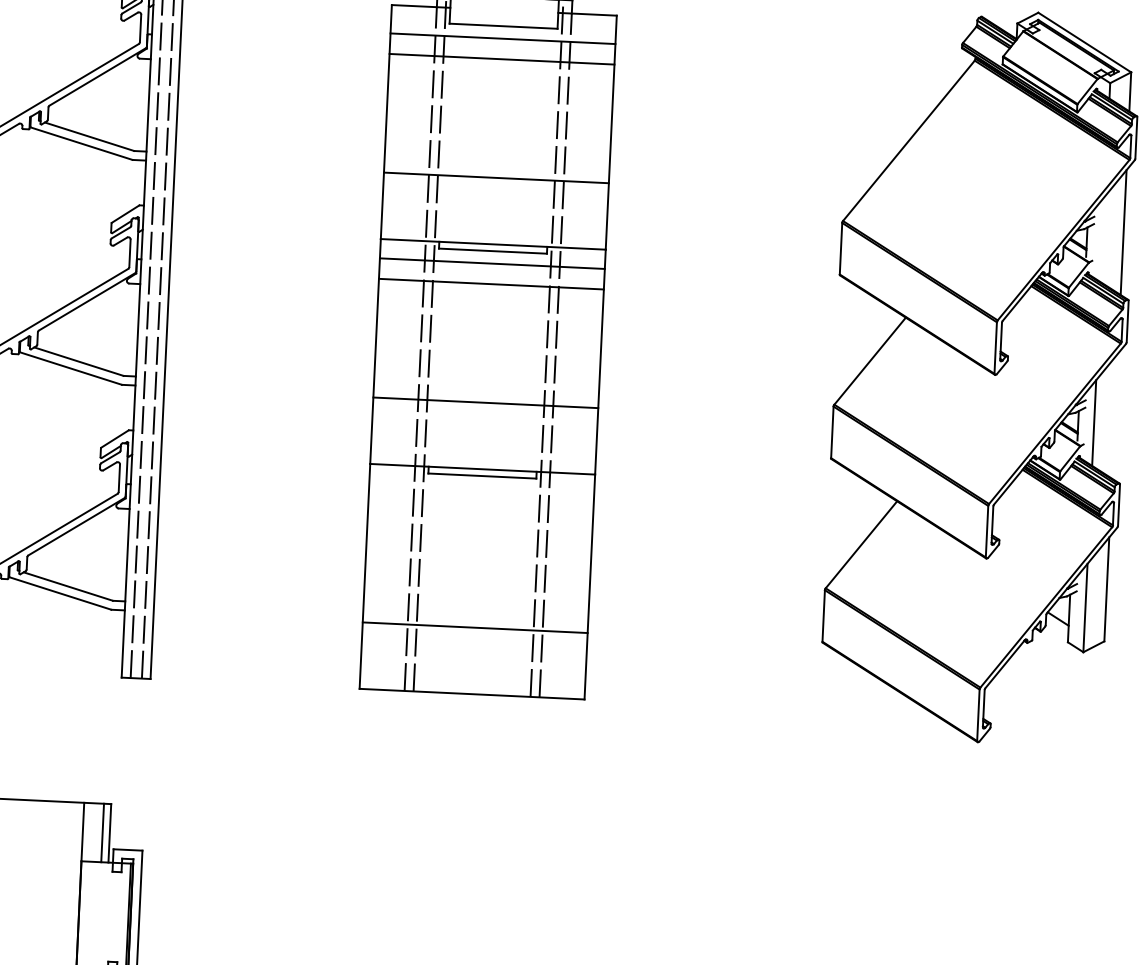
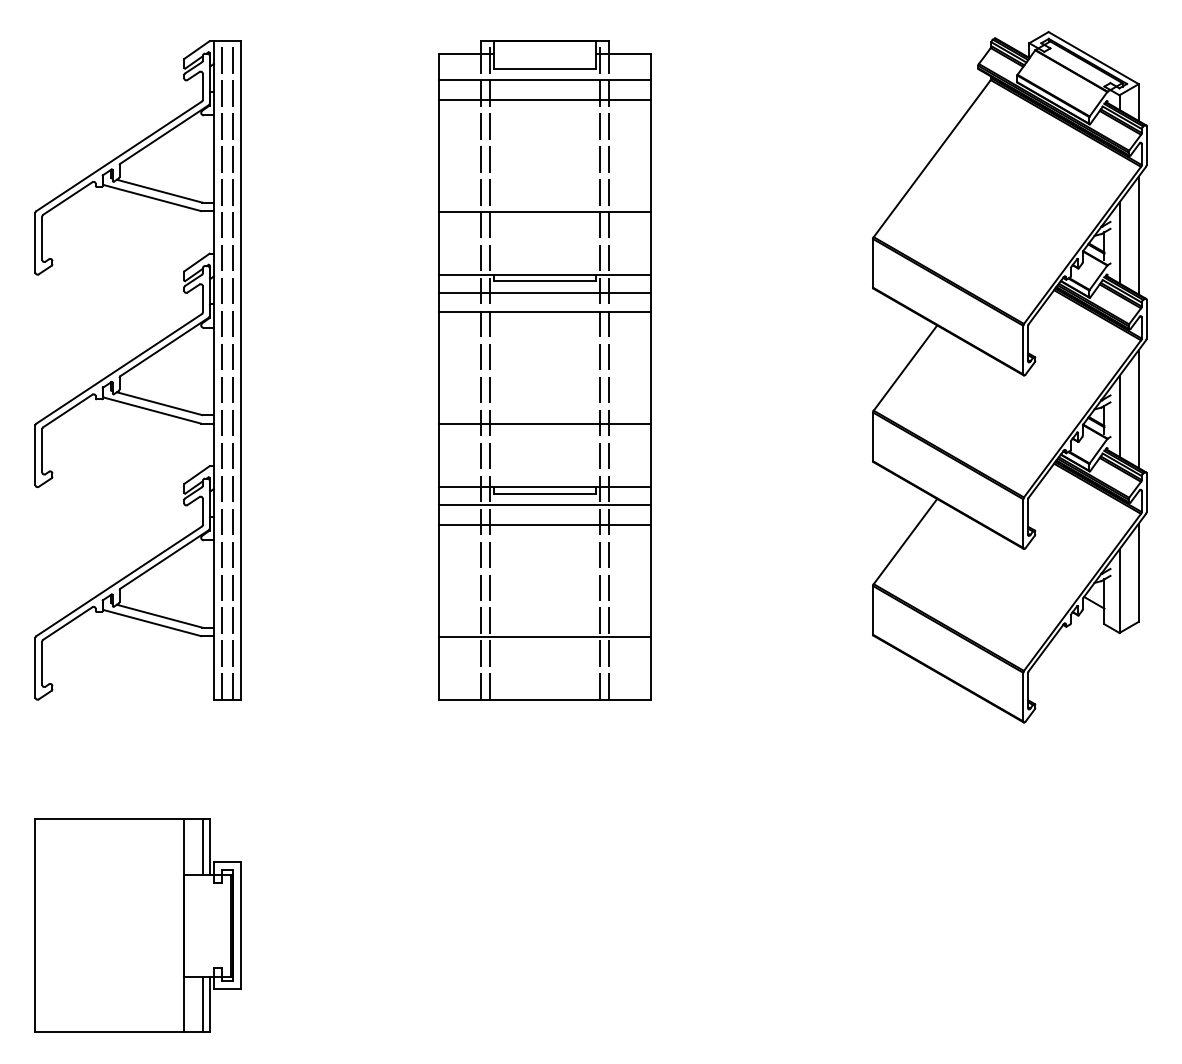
line: (1102, 238) -> (1119, 242), added
line: (1114, 416) -> (1138, 409), added
line: (481, 488) -> (544, 505), added
line: (480, 508) -> (544, 524), added

